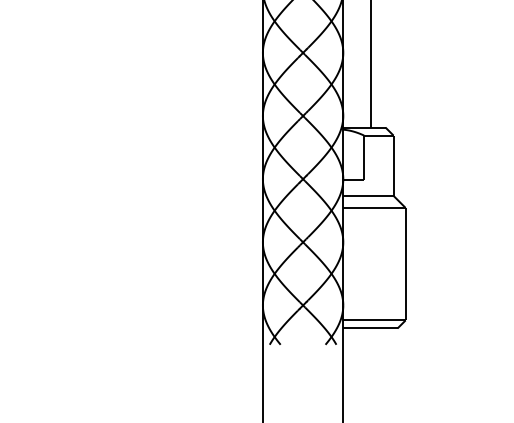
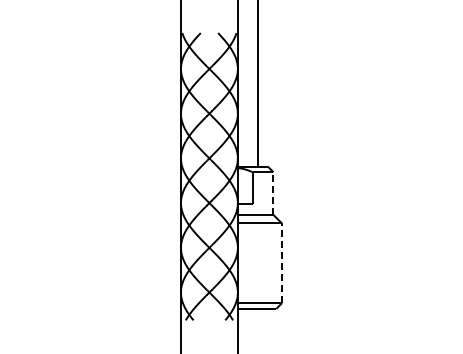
line: (393, 165) -> (273, 193), solid -> dashed
line: (406, 264) -> (282, 263), solid -> dashed

